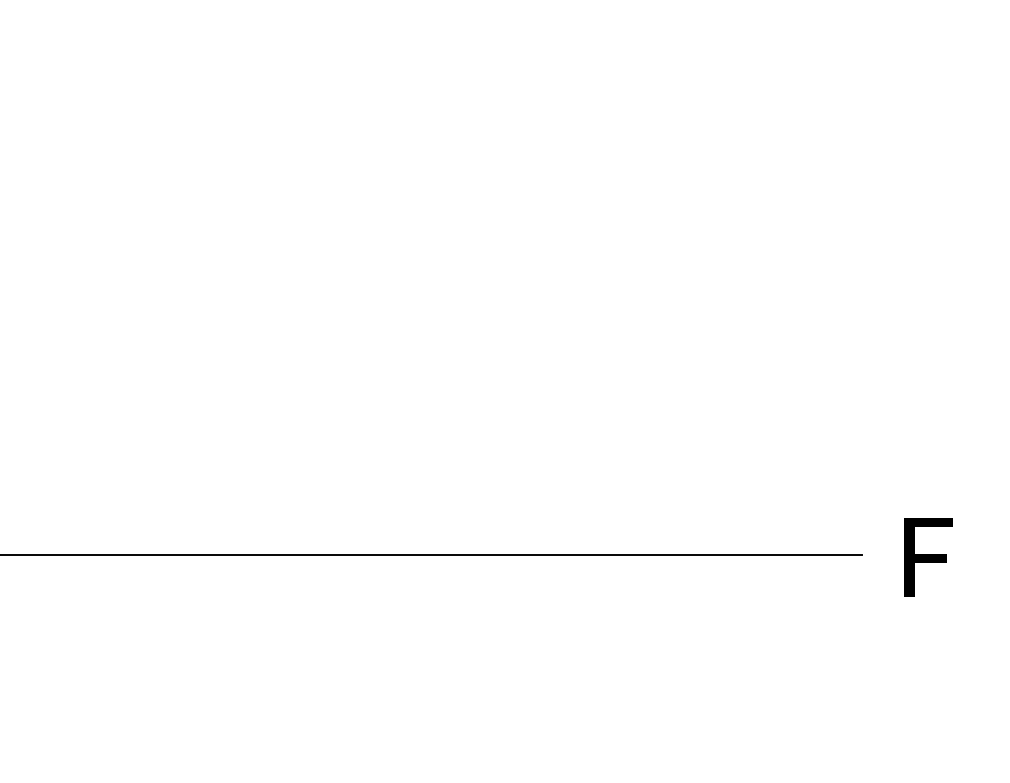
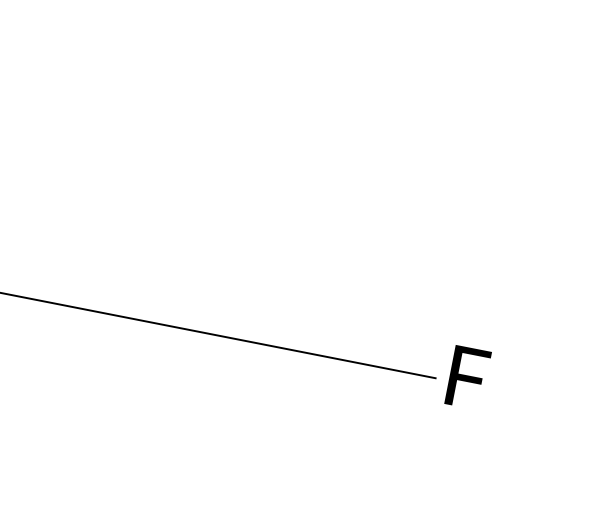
text: (928, 557) -> (468, 377), moved

